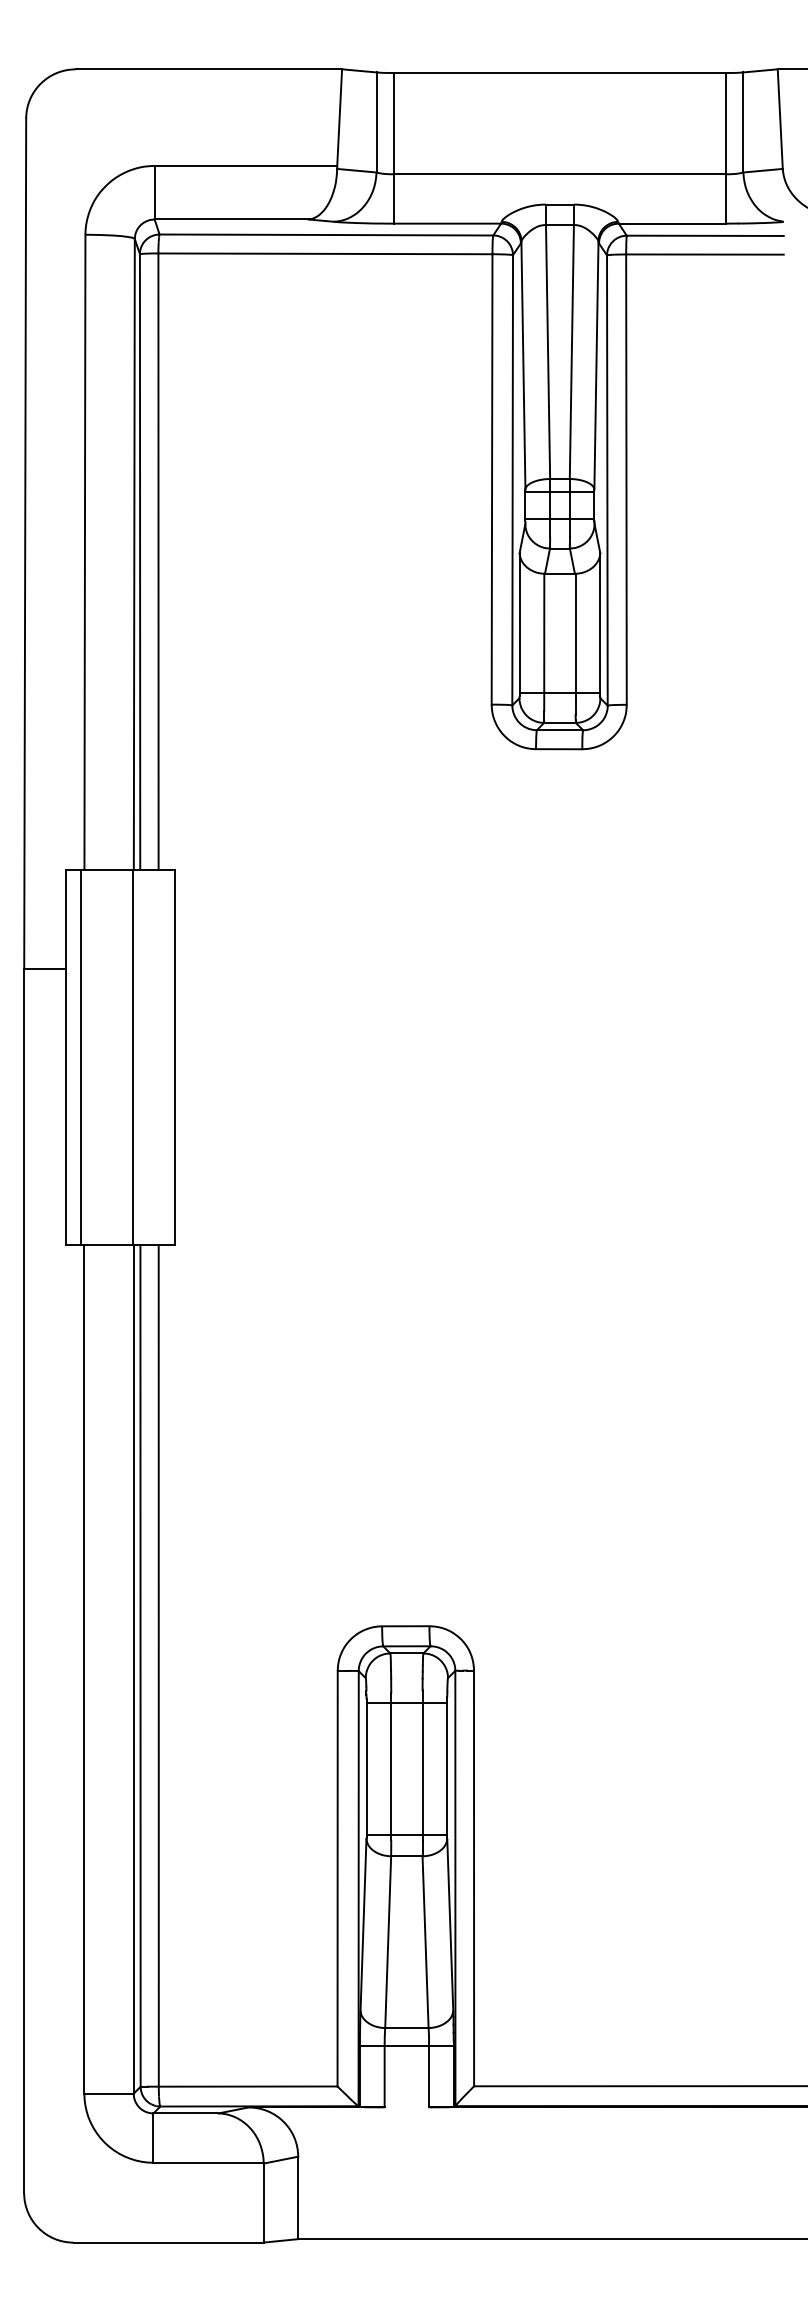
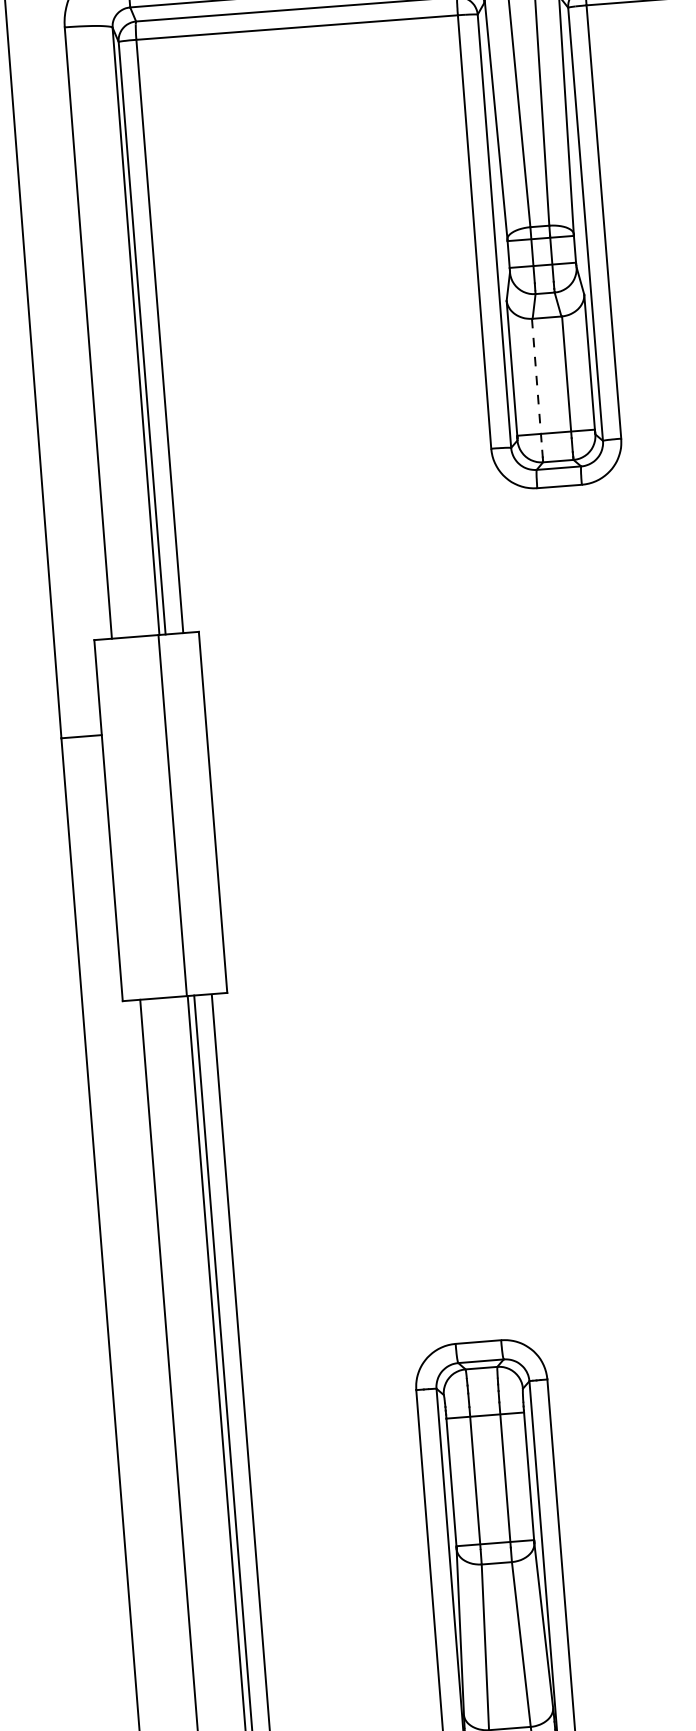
line: (544, 642) -> (537, 384), solid -> dashed
line: (81, 1057) -> (123, 819), removed

